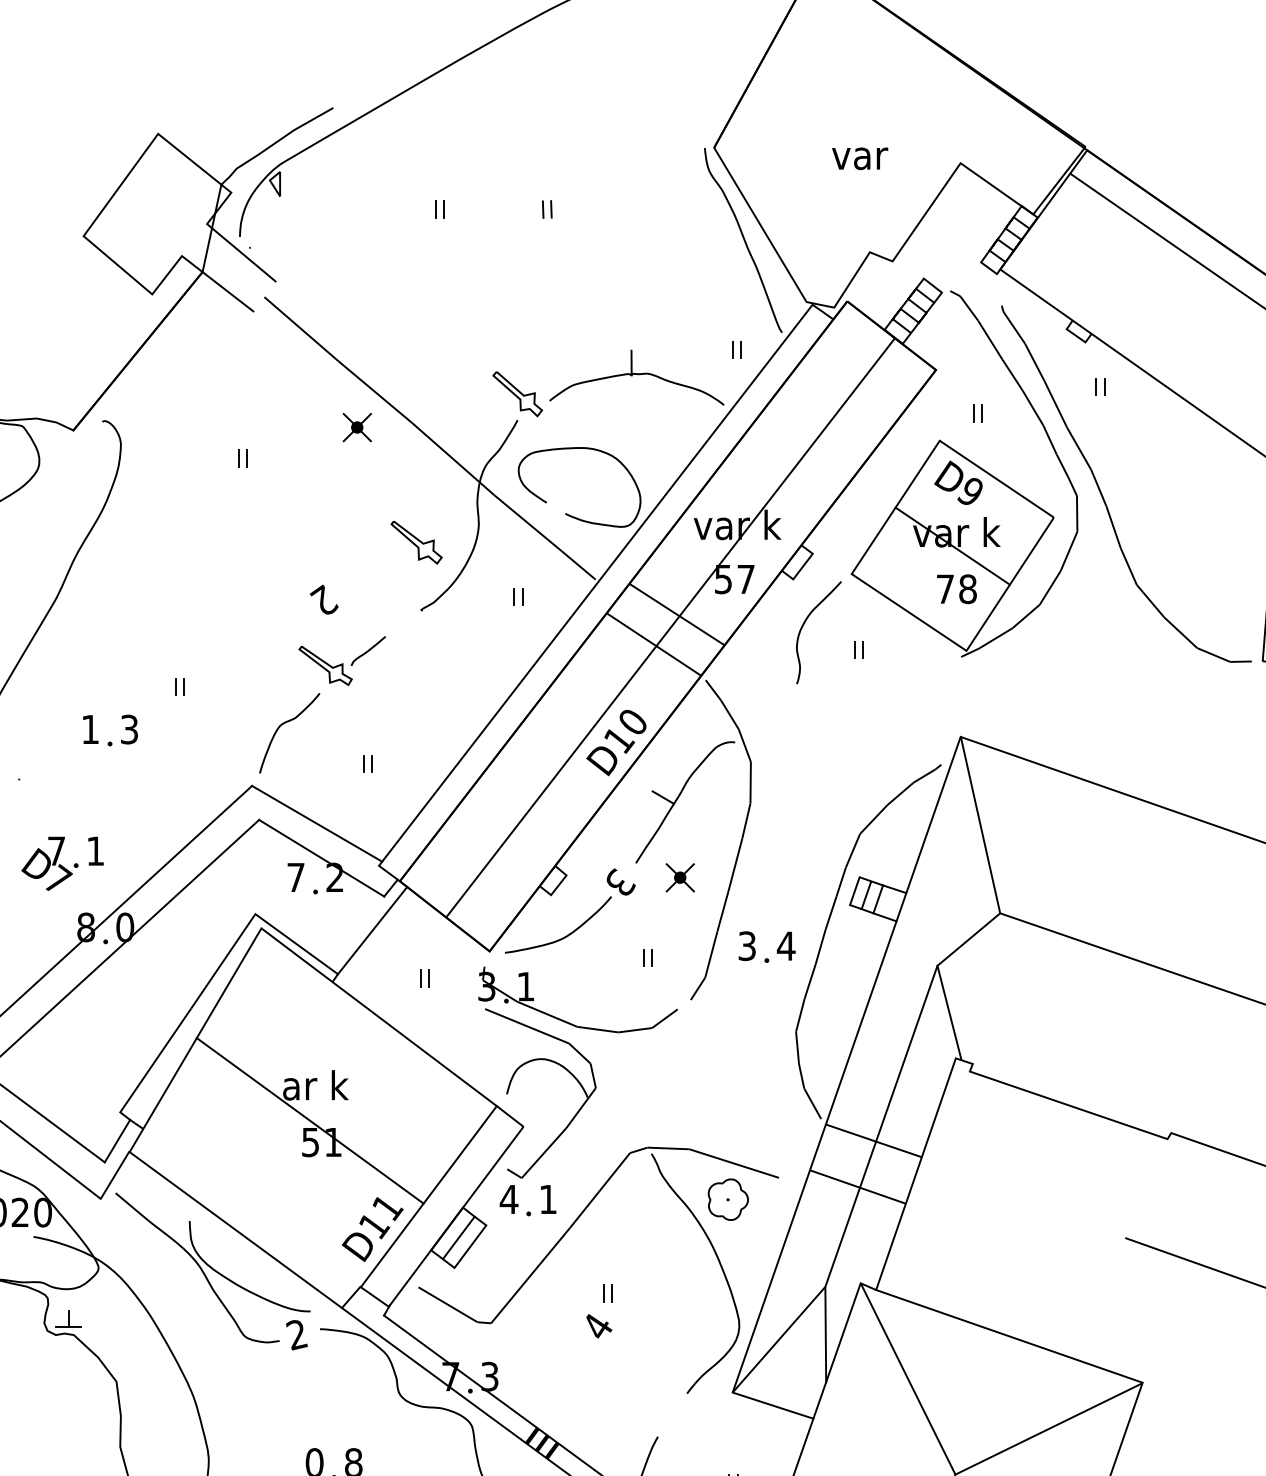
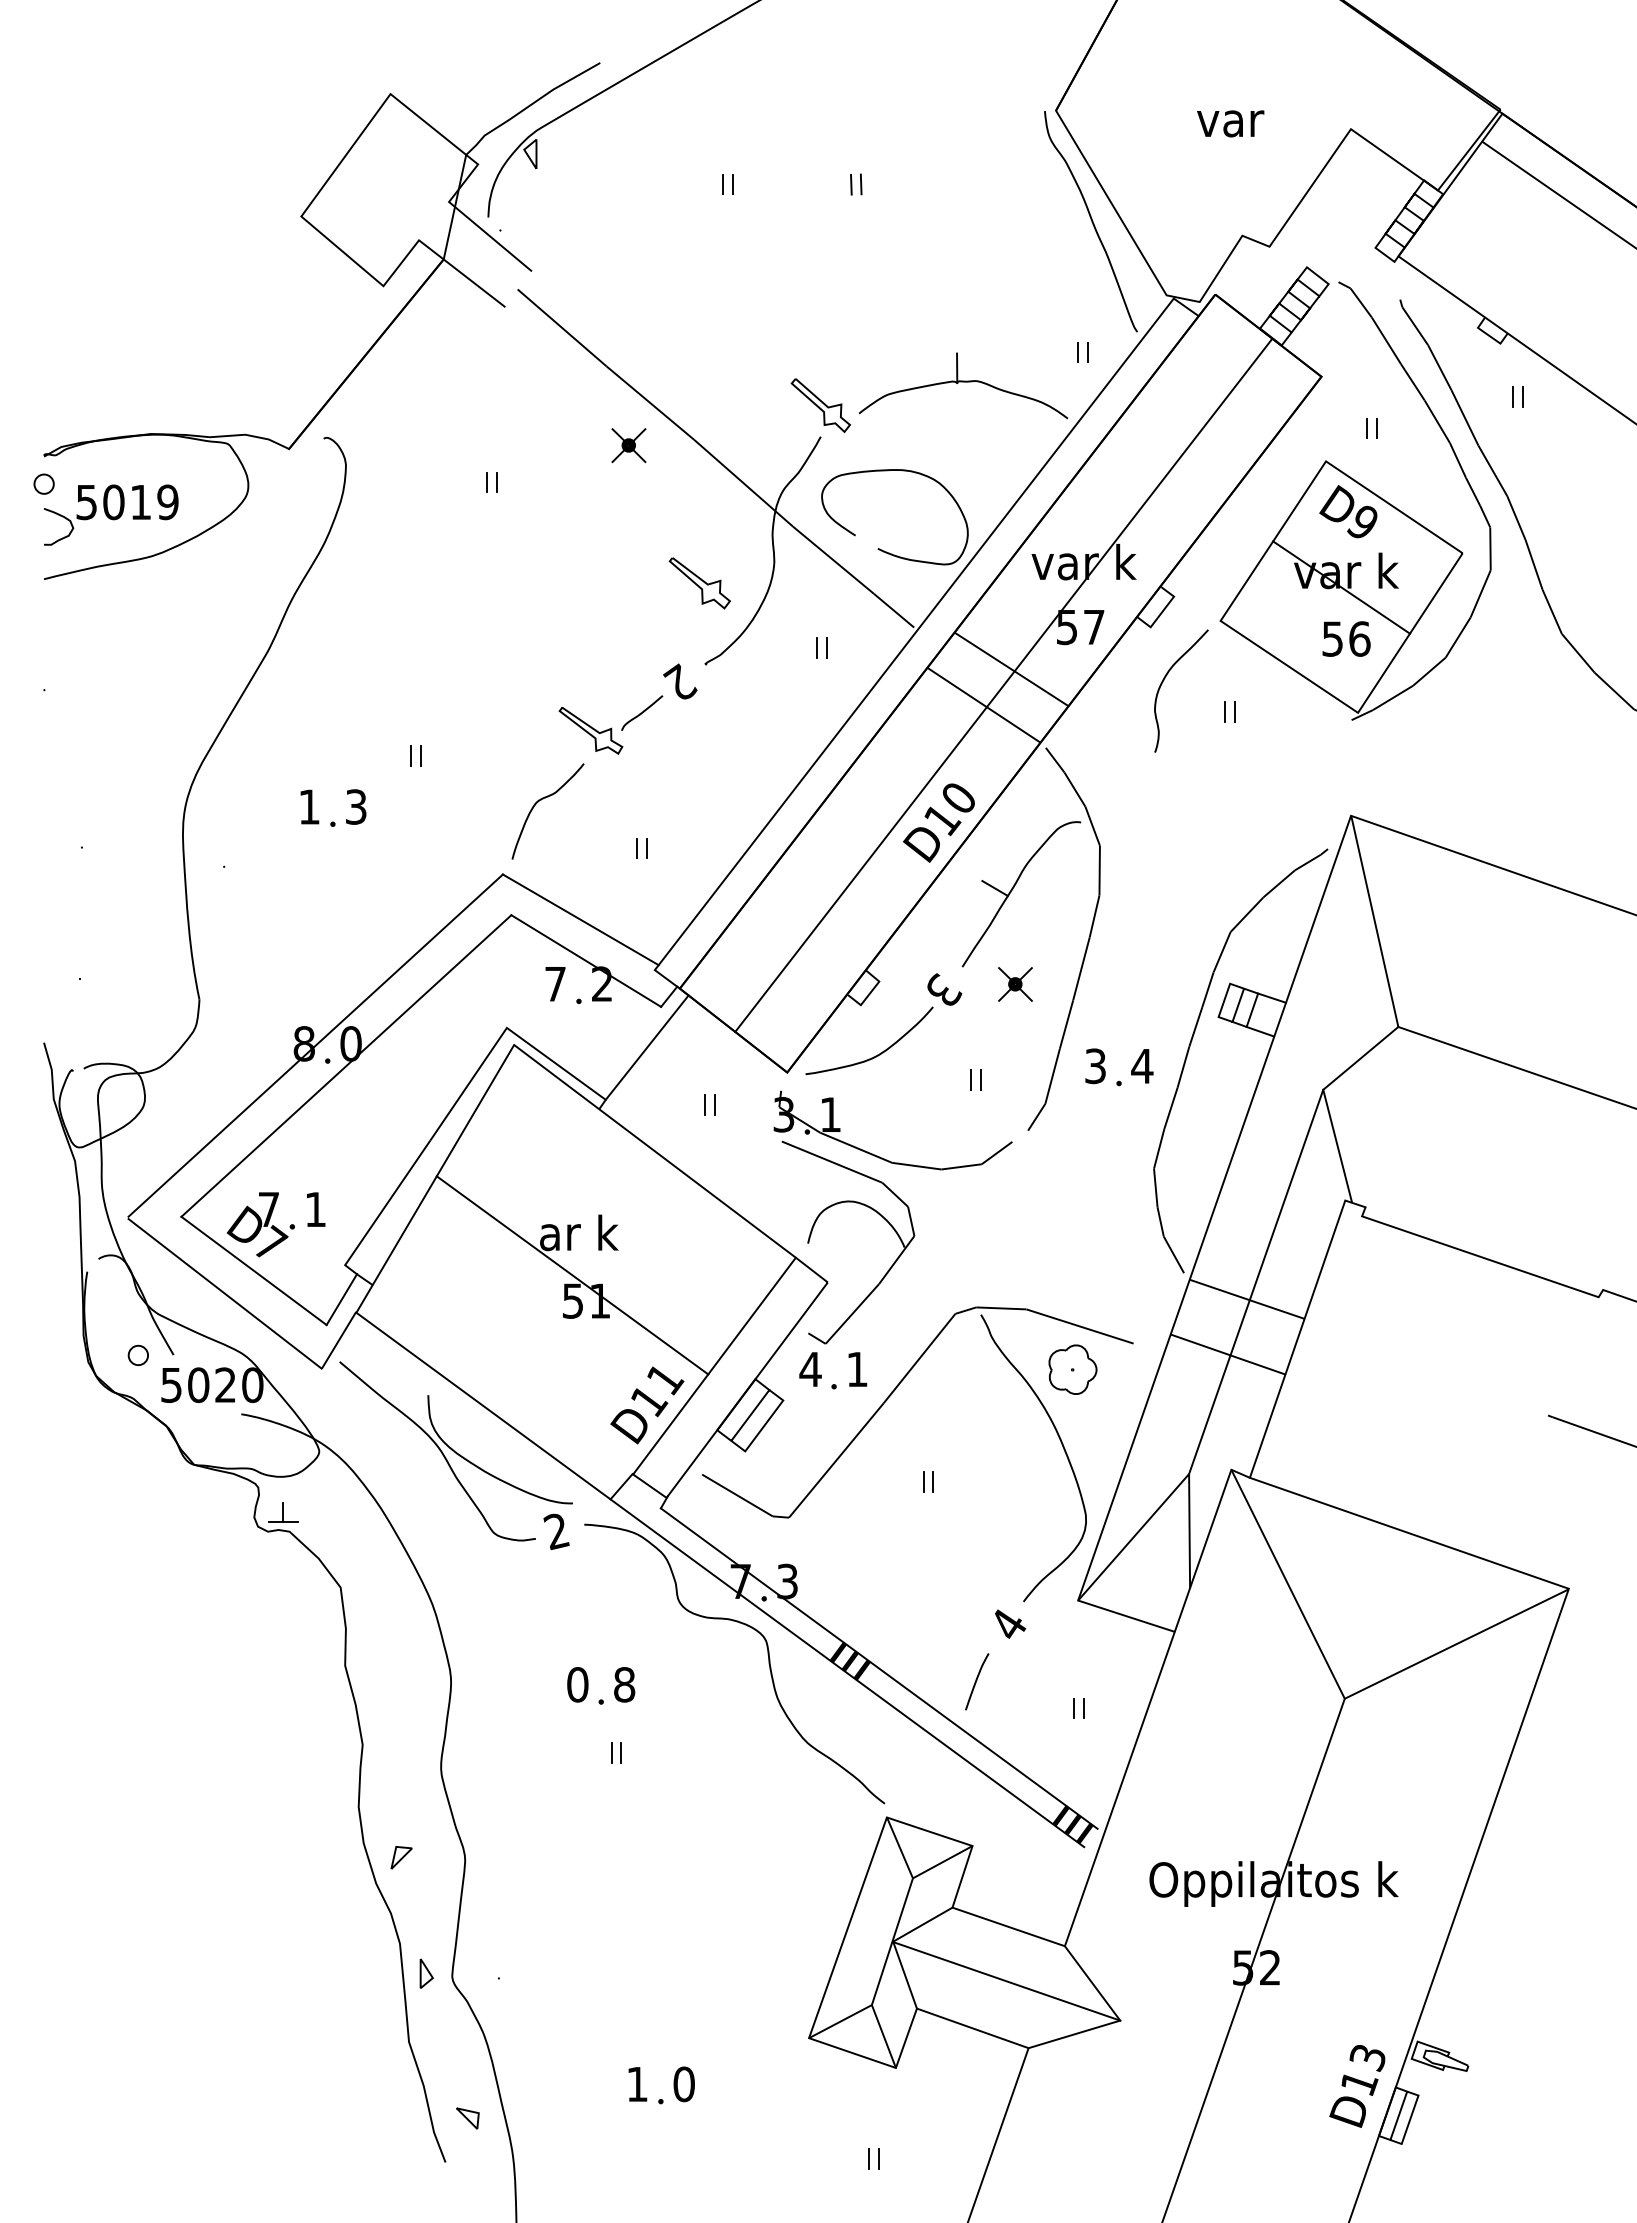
text: (956, 588) -> (1346, 638), 78 -> 56
text: (324, 599) -> (680, 681), moved
part: (62, 863) -> (275, 1224), moved
text: (599, 1325) -> (1010, 1623), moved

